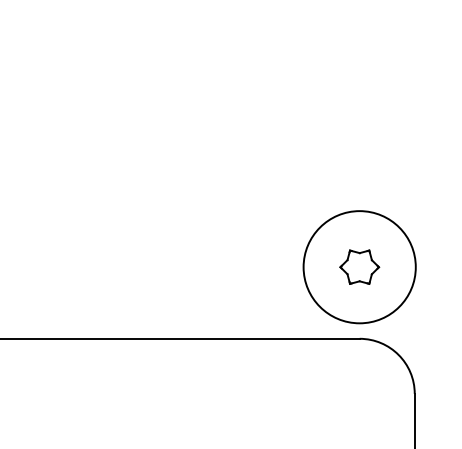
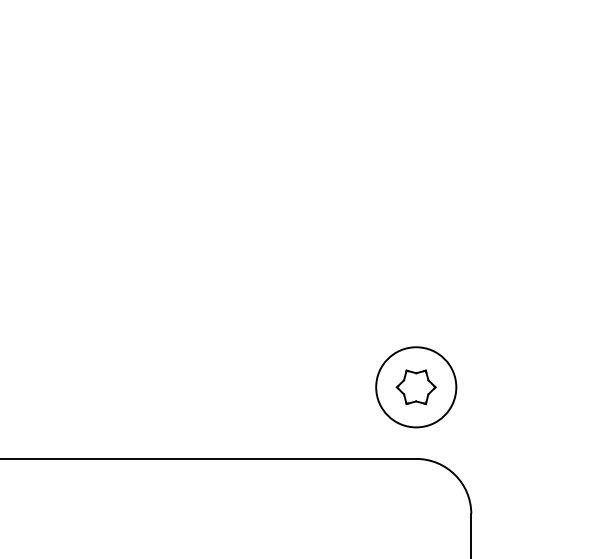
circle: (359, 267) -> (416, 387), size x0.71

